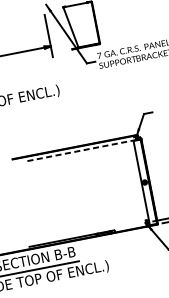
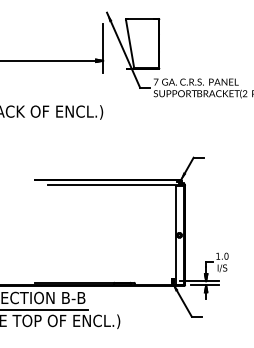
line: (80, 150) -> (113, 185), dashed -> solid

